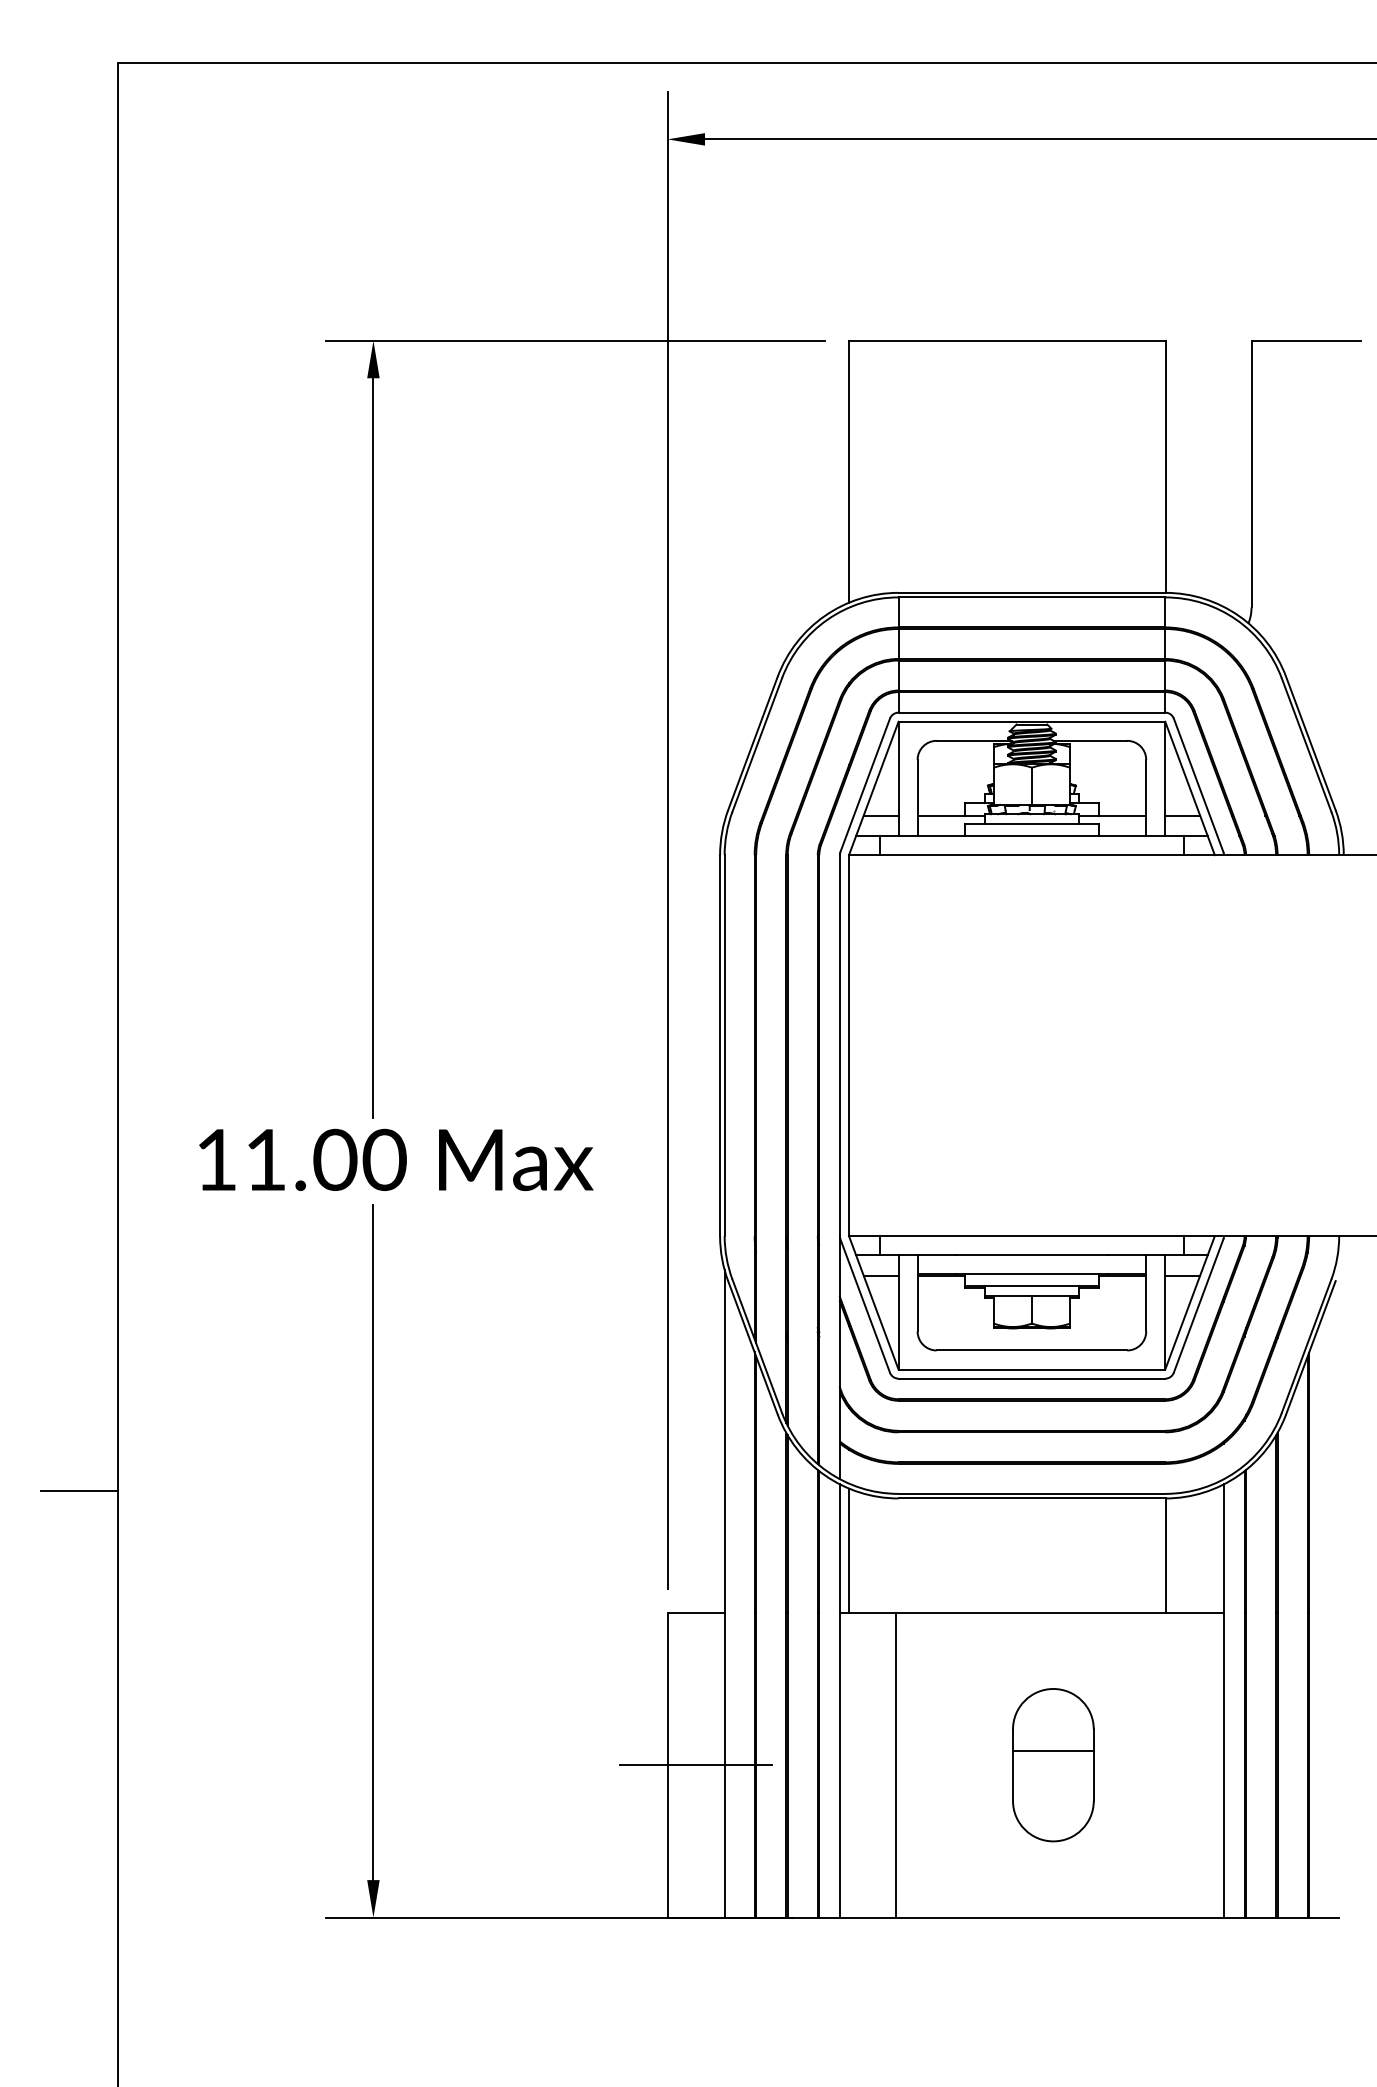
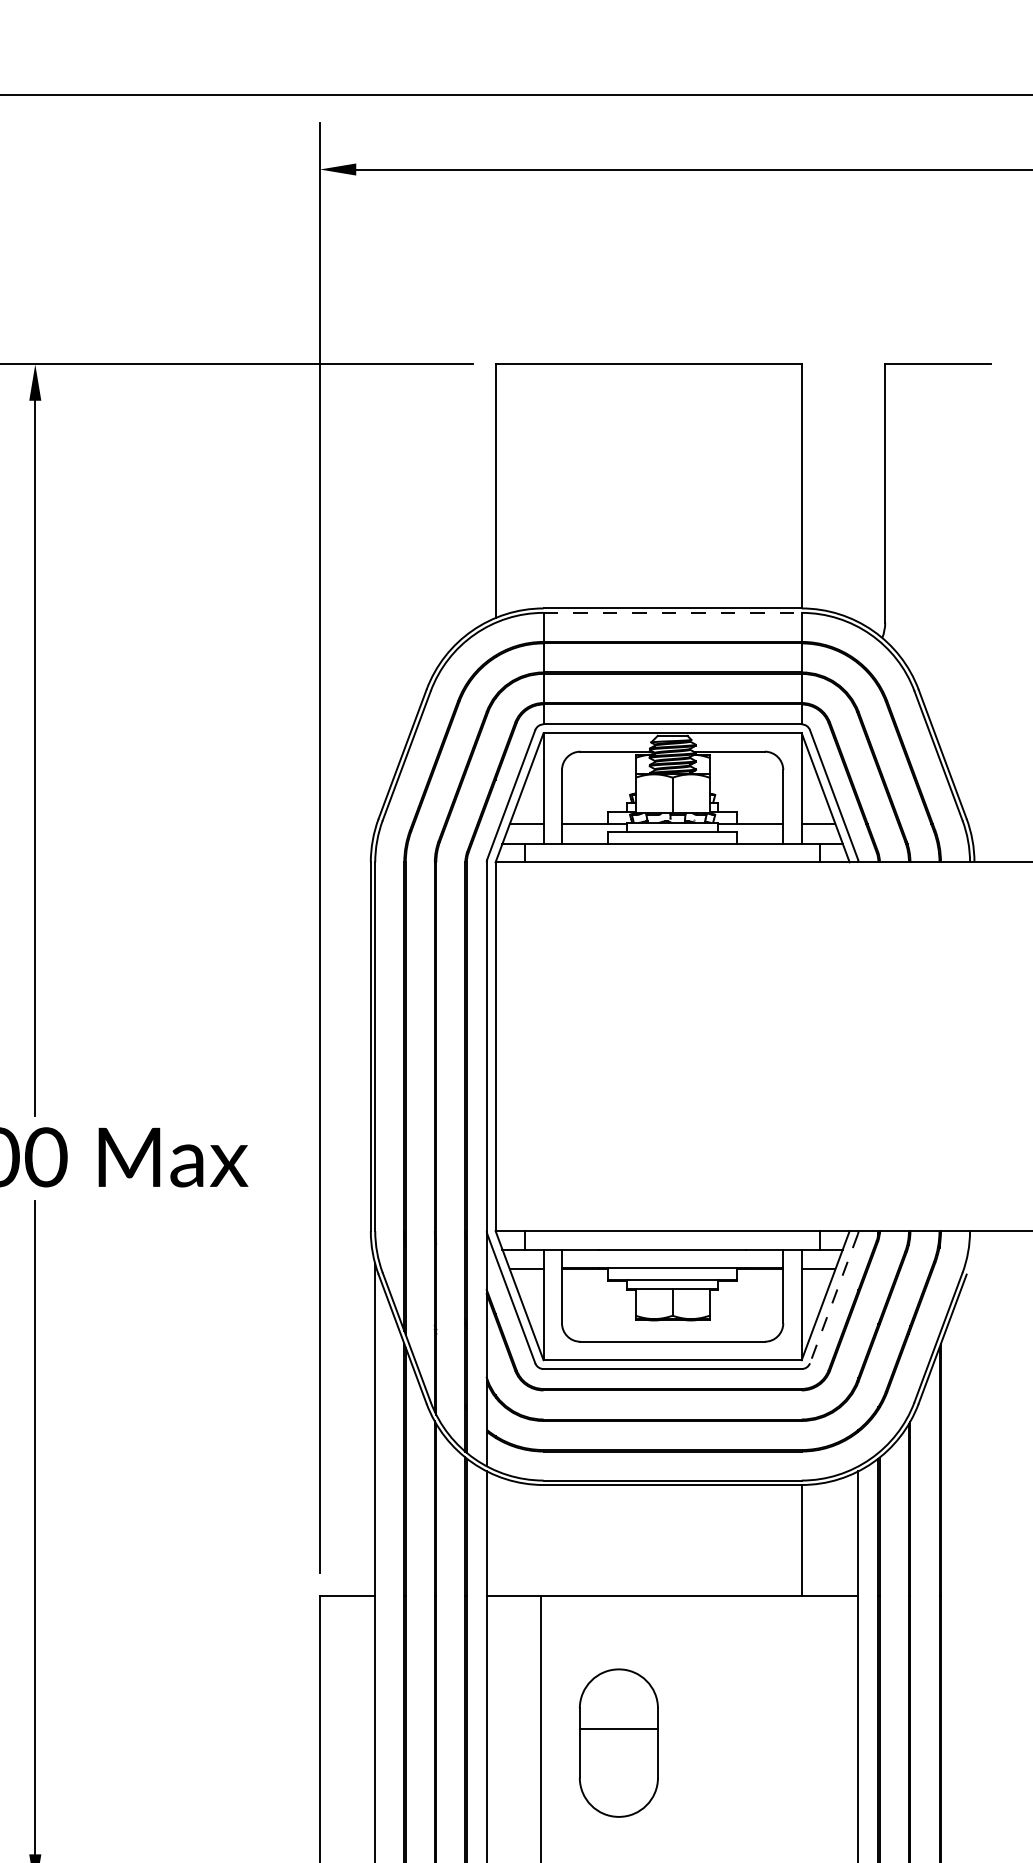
line: (1032, 597) -> (673, 612), solid -> dashed
line: (1198, 1306) -> (833, 1299), solid -> dashed
line: (849, 1550) -> (496, 1535), removed
line: (695, 1765) -> (347, 1743), removed
part: (1053, 1765) -> (619, 1743), moved

